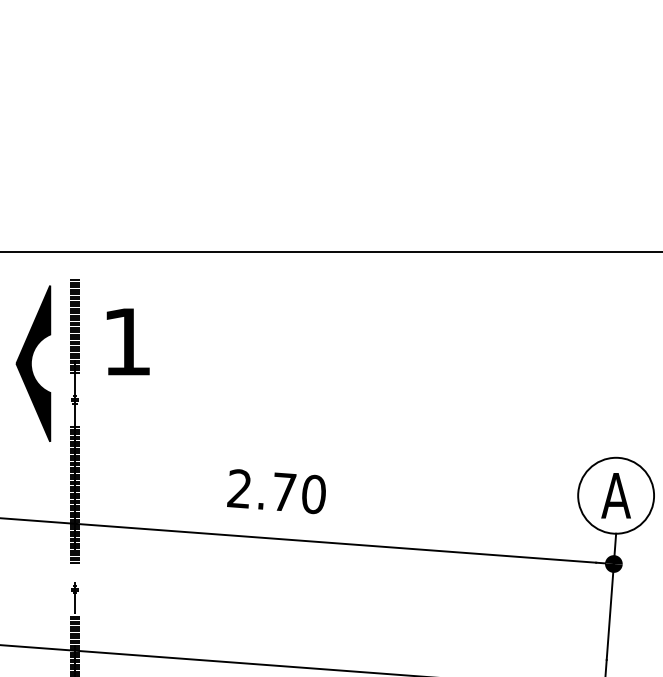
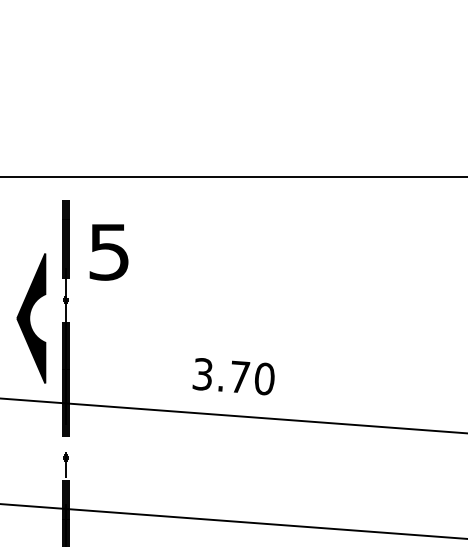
text: (126, 342) -> (108, 252), 1 -> 5
part: (33, 363) -> (31, 318), moved
text: (238, 488) -> (201, 374), 2.70 -> 3.70

